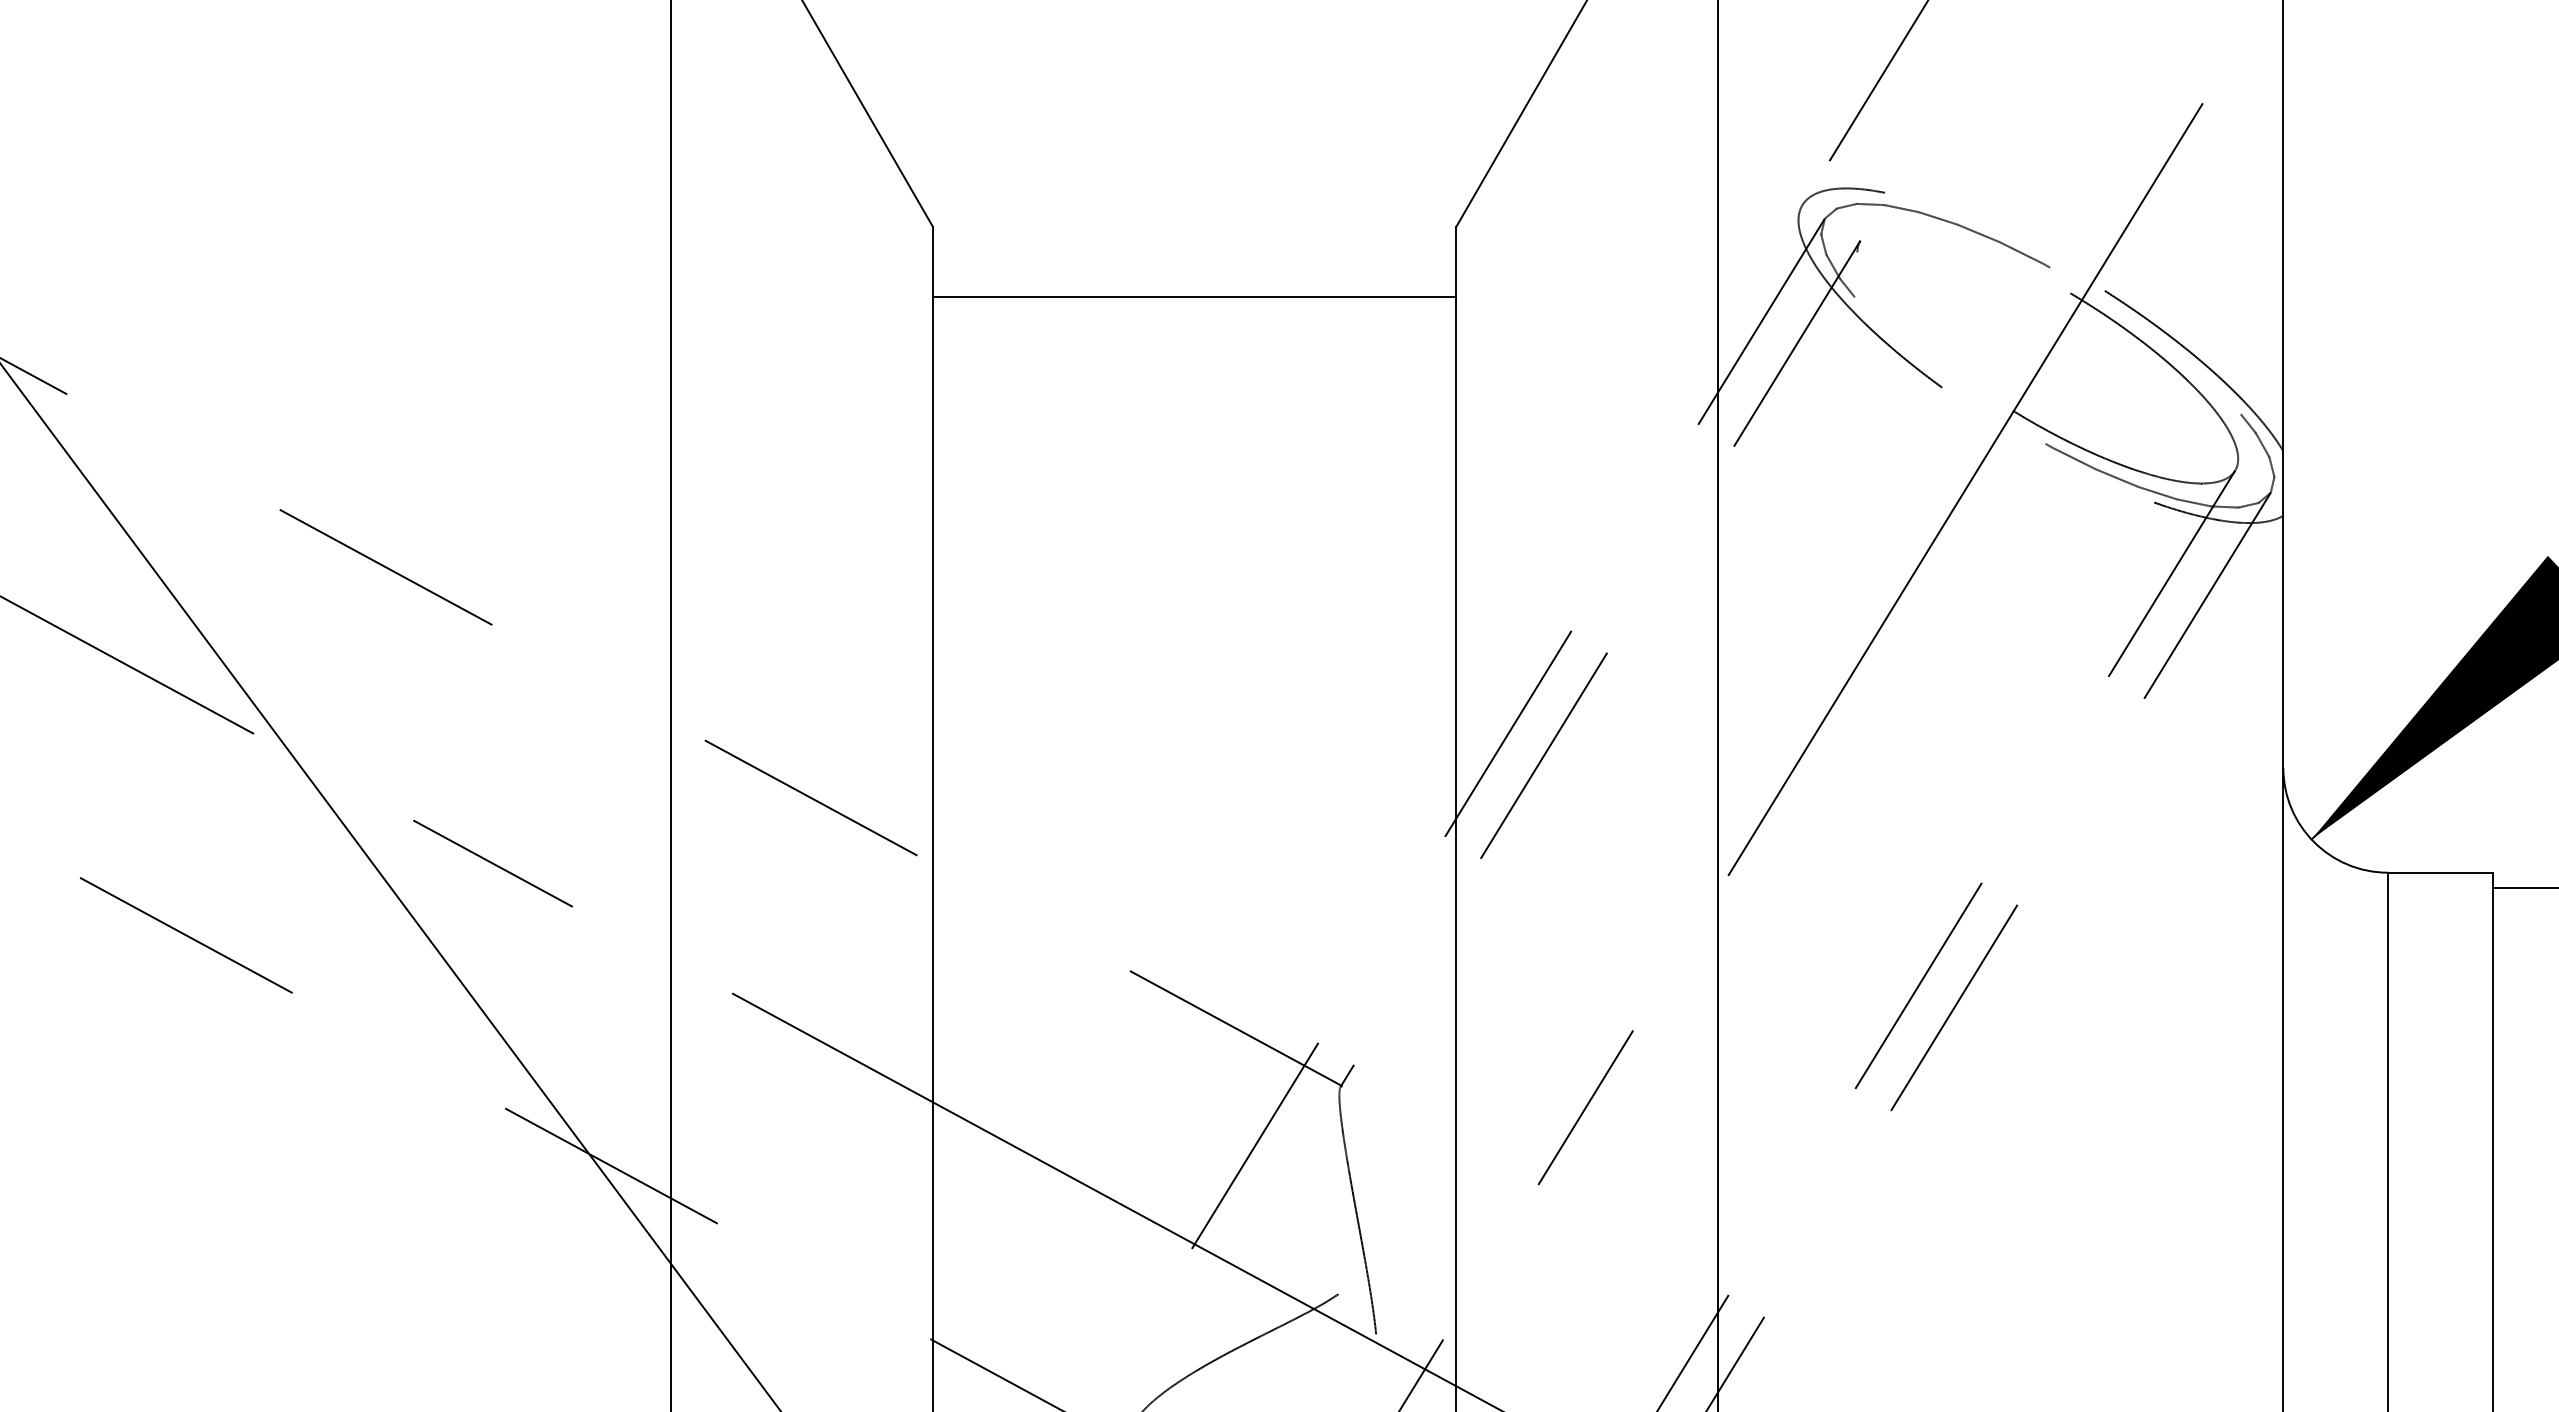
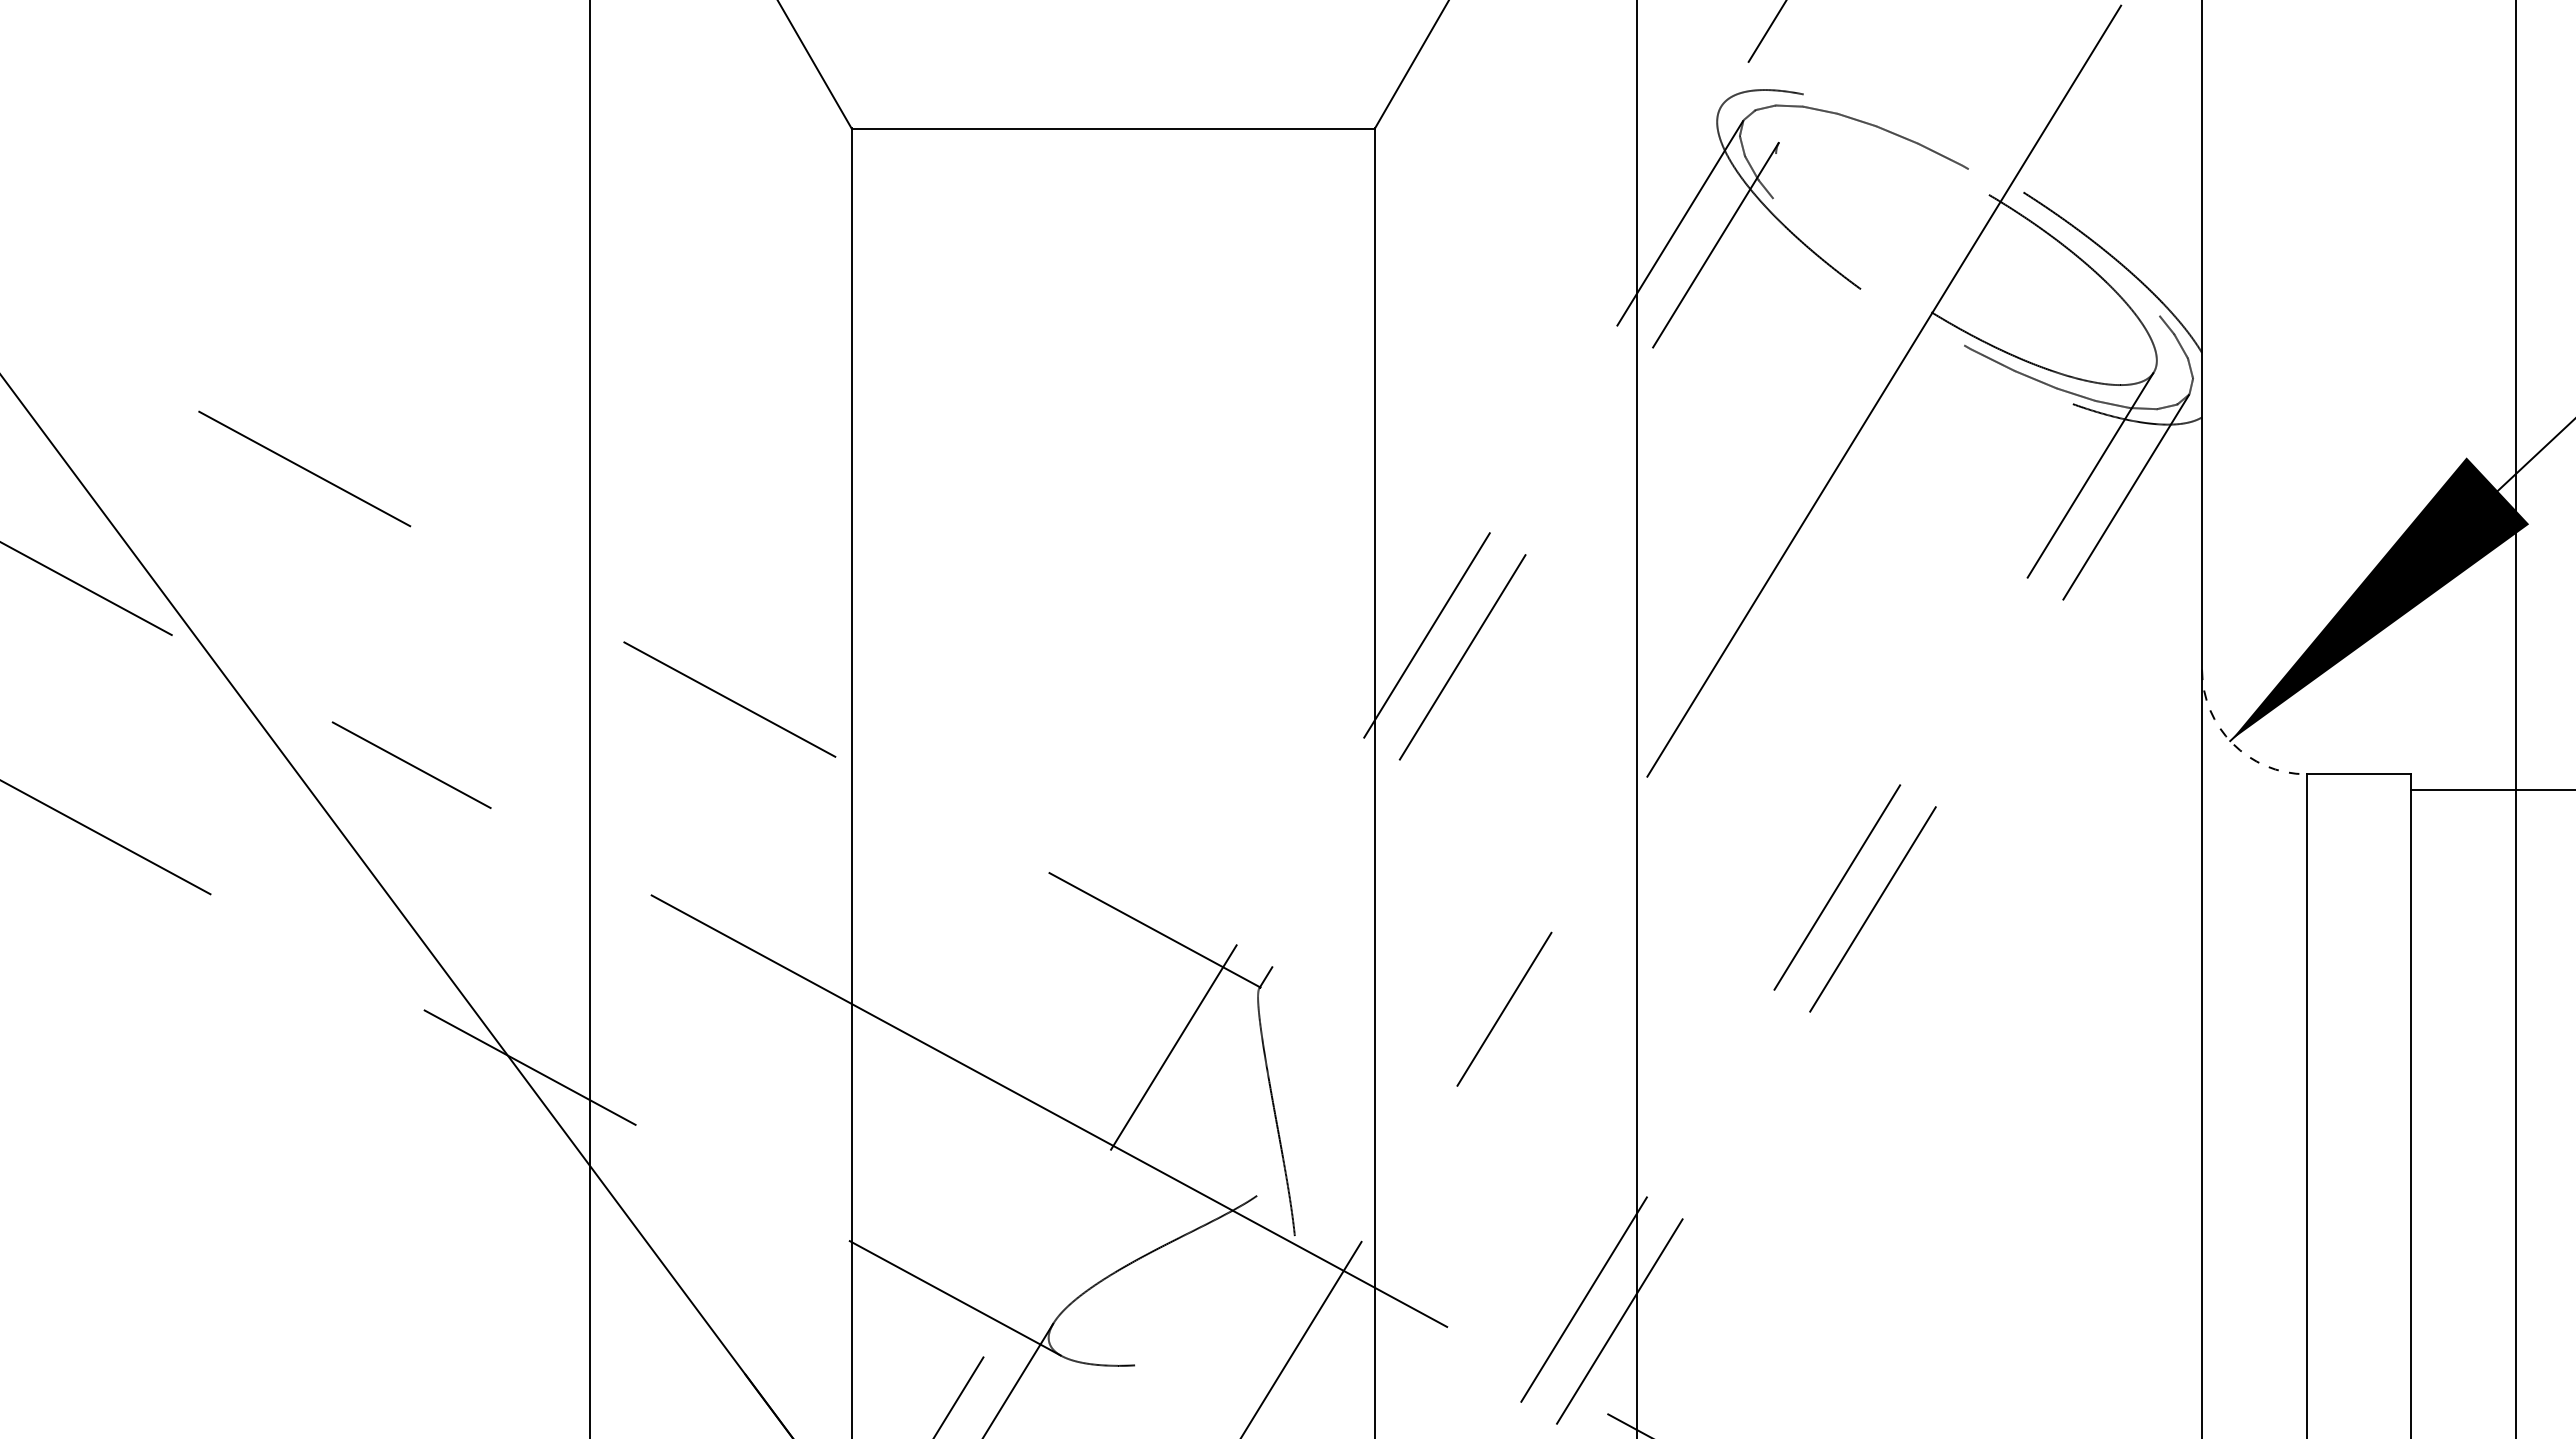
line: (1194, 296) -> (1113, 128), moved
arc: (2313, 841) -> (2232, 743), solid -> dashed

